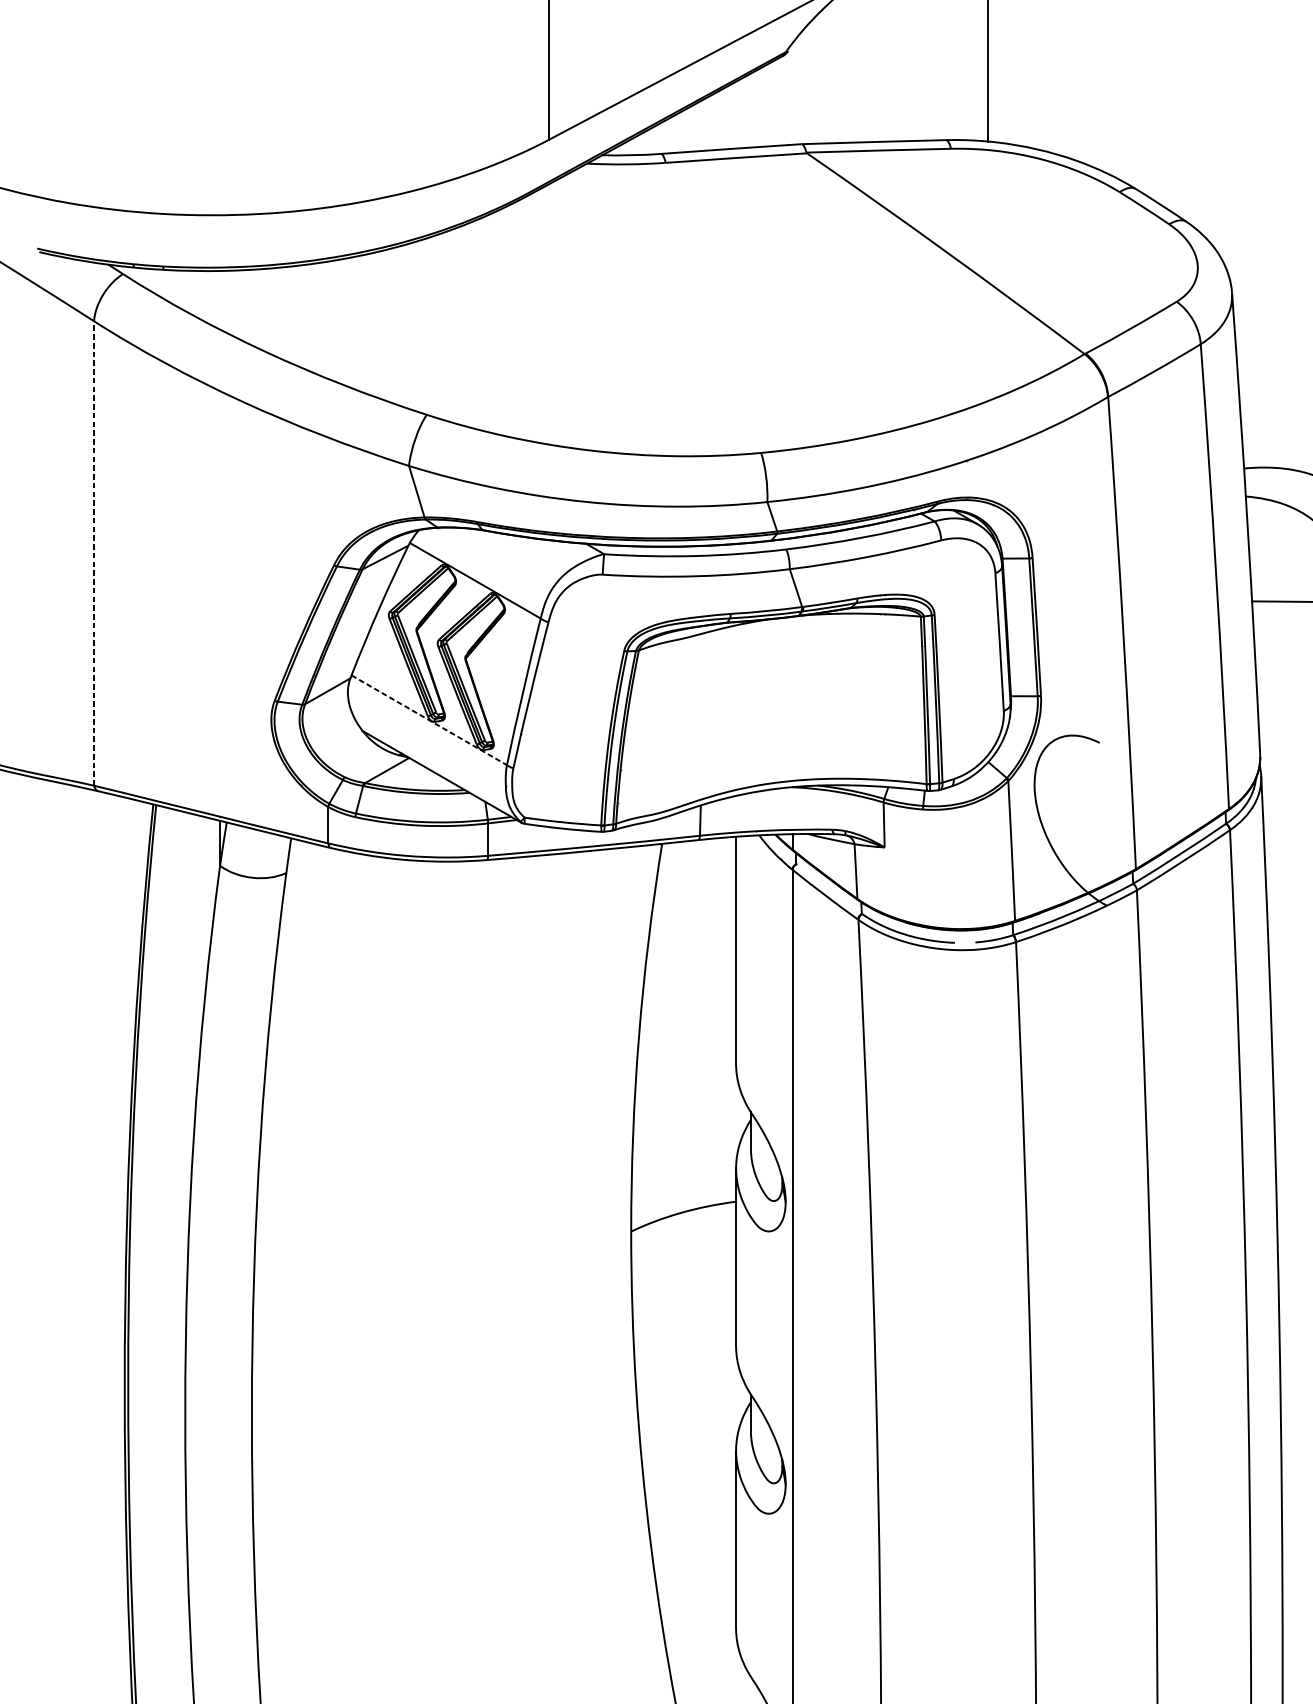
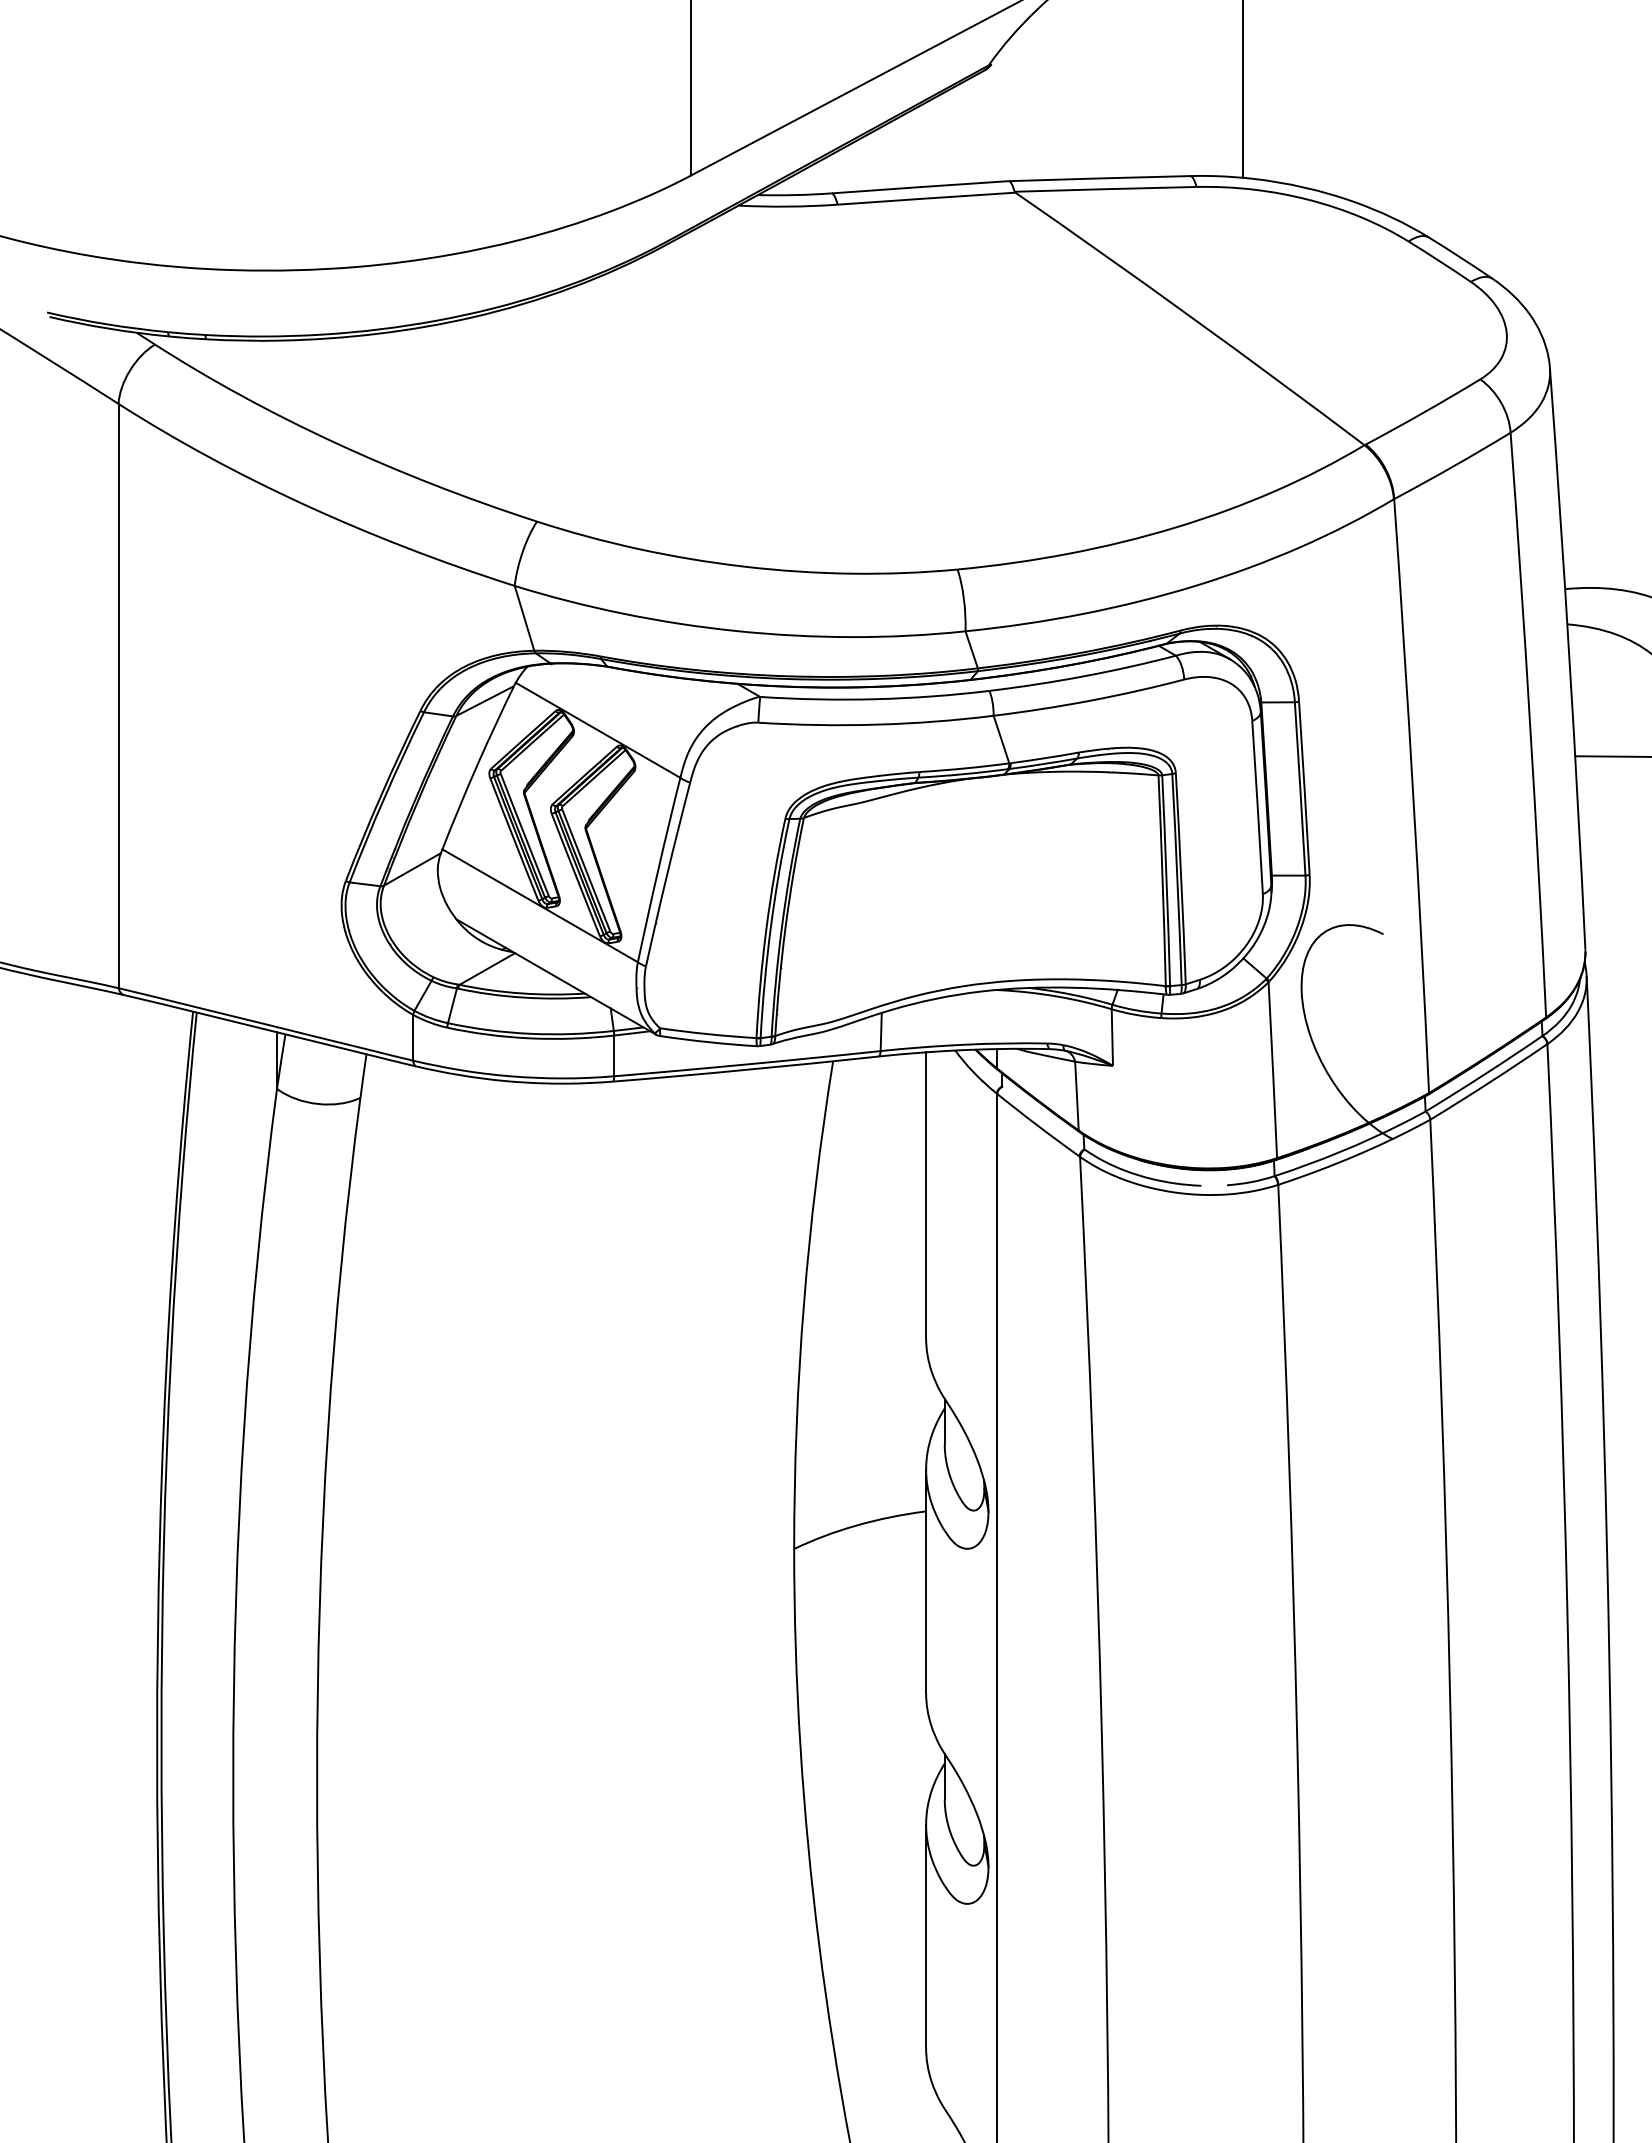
line: (94, 553) -> (118, 695), dashed -> solid
line: (429, 720) -> (540, 905), dashed -> solid

